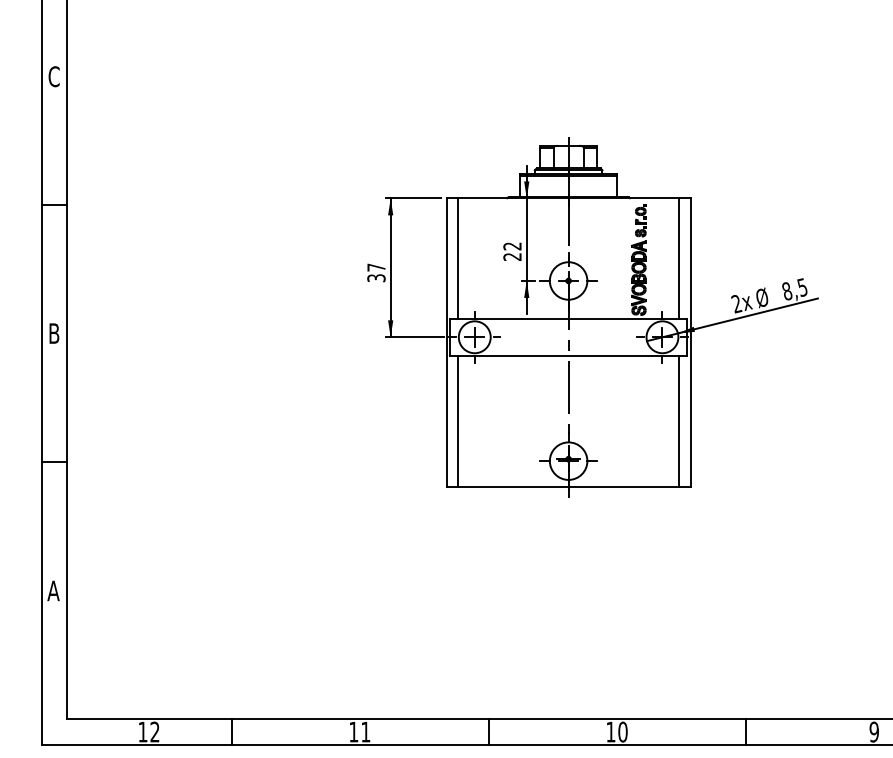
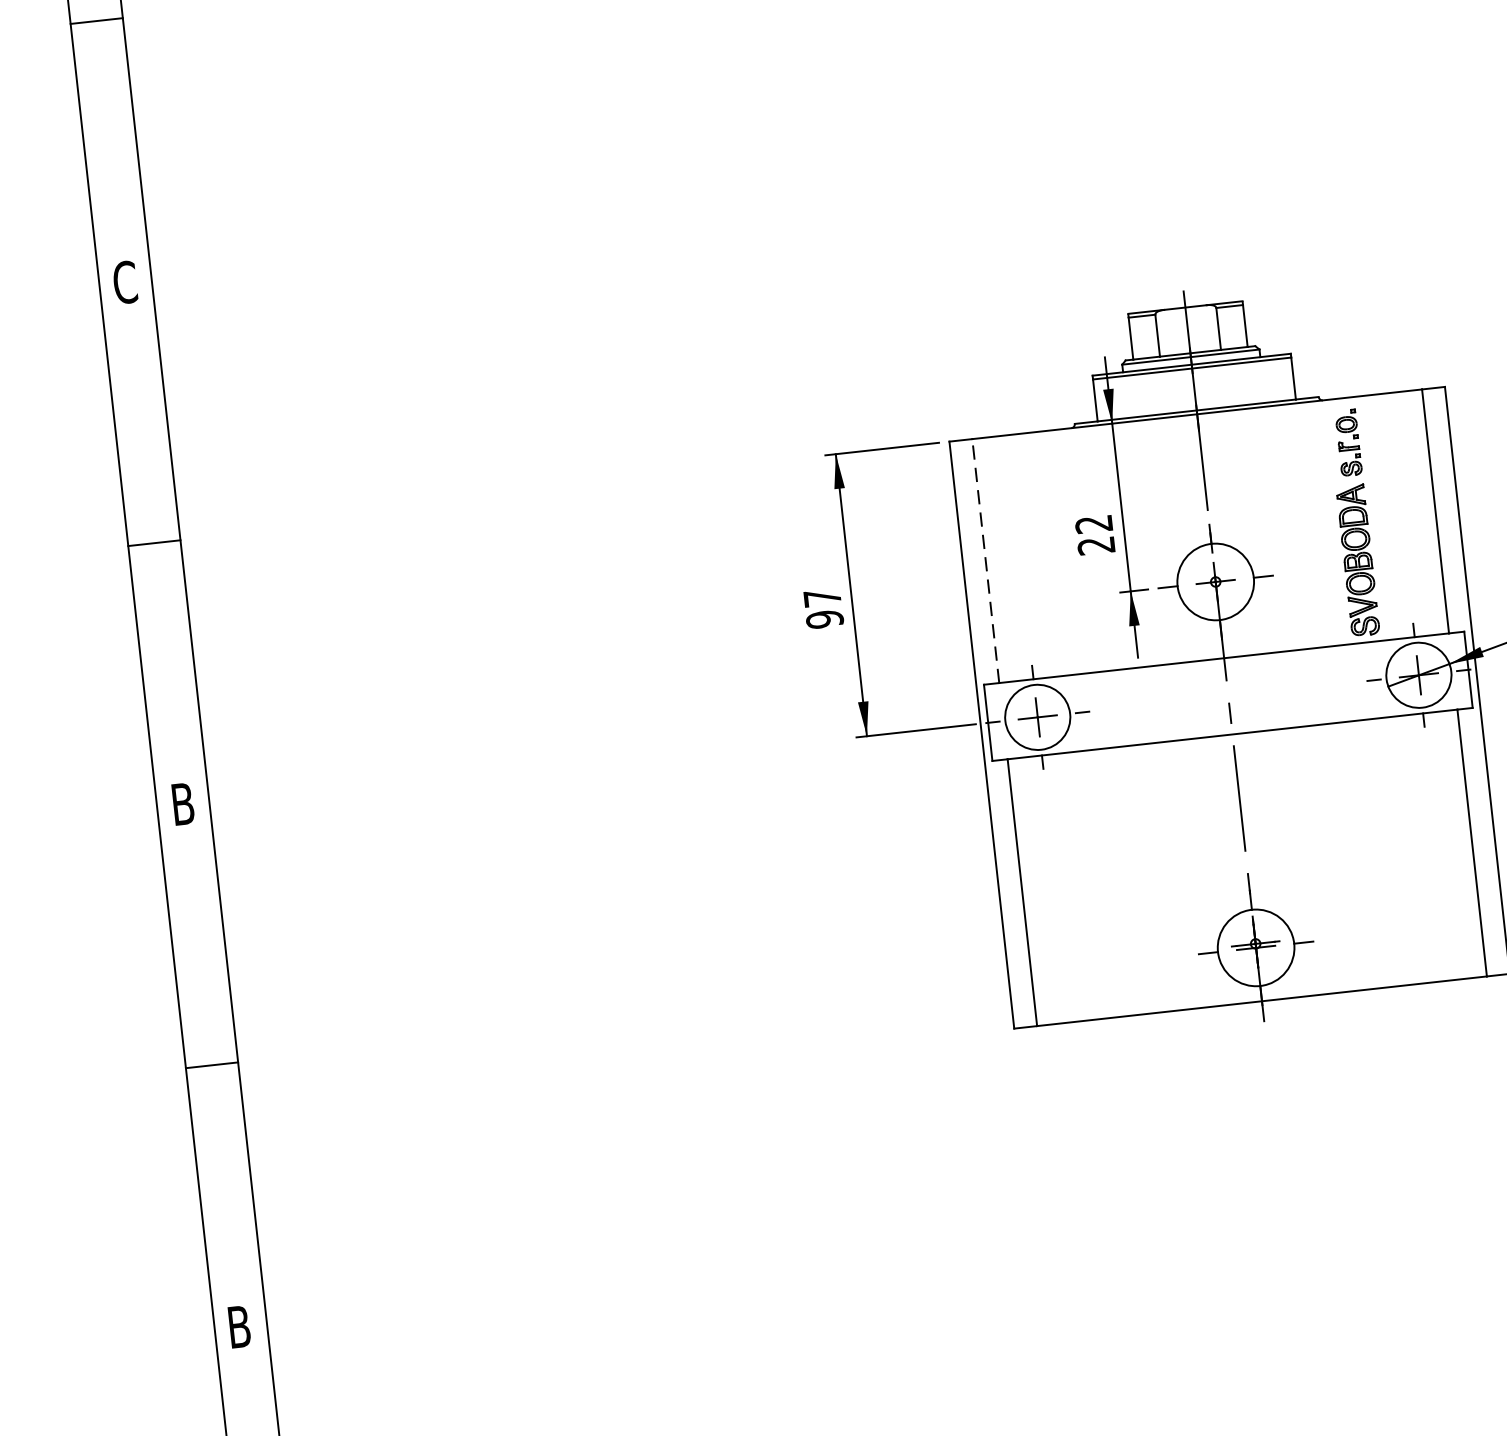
line: (457, 257) -> (984, 559), solid -> dashed
text: (376, 278) -> (825, 620), 37 -> 97
text: (53, 590) -> (239, 1326), A -> B

